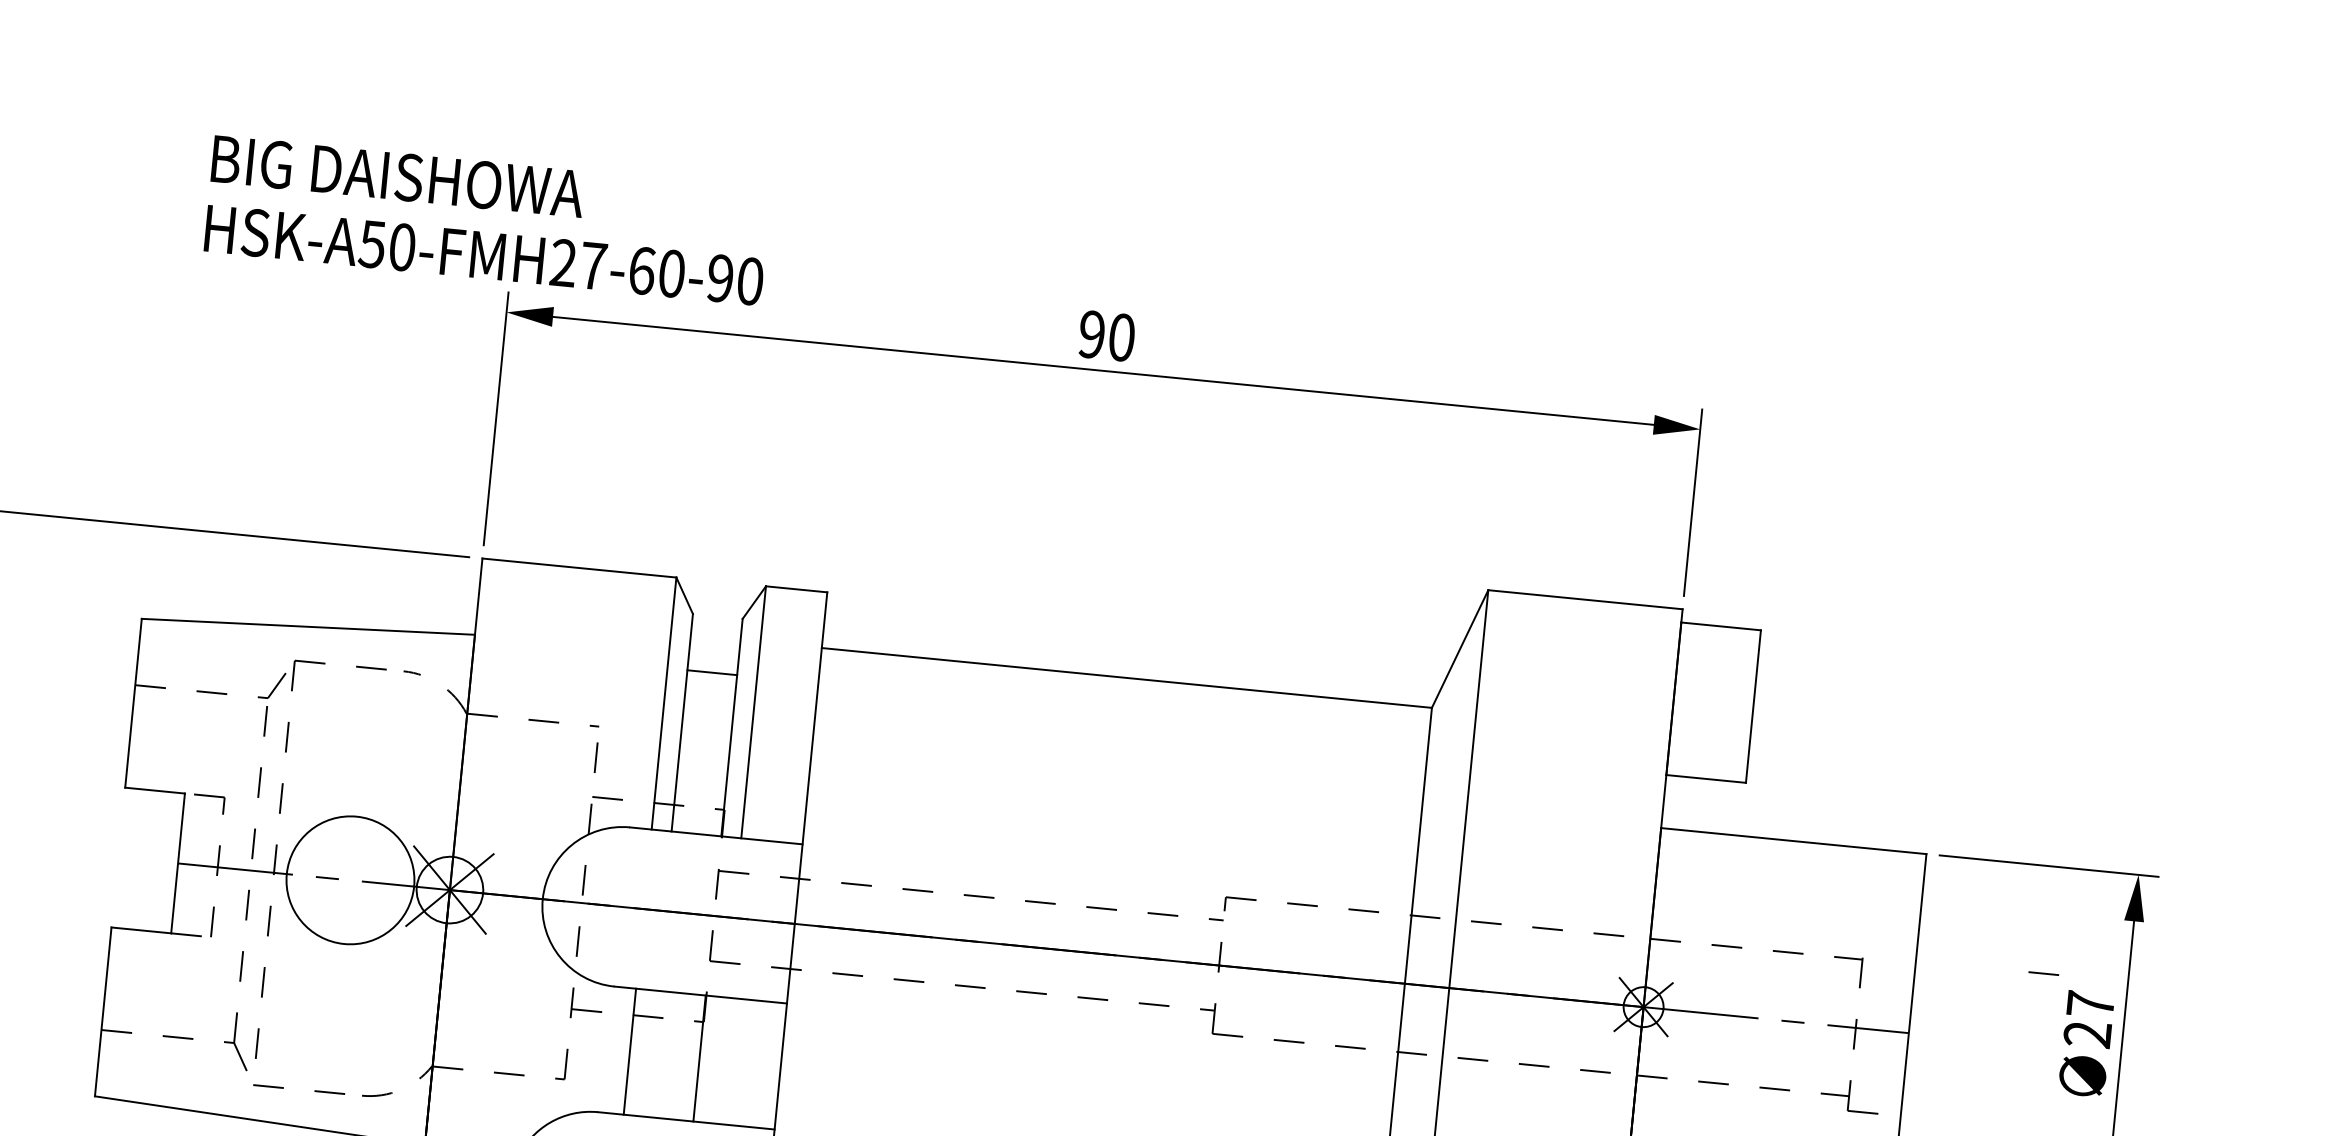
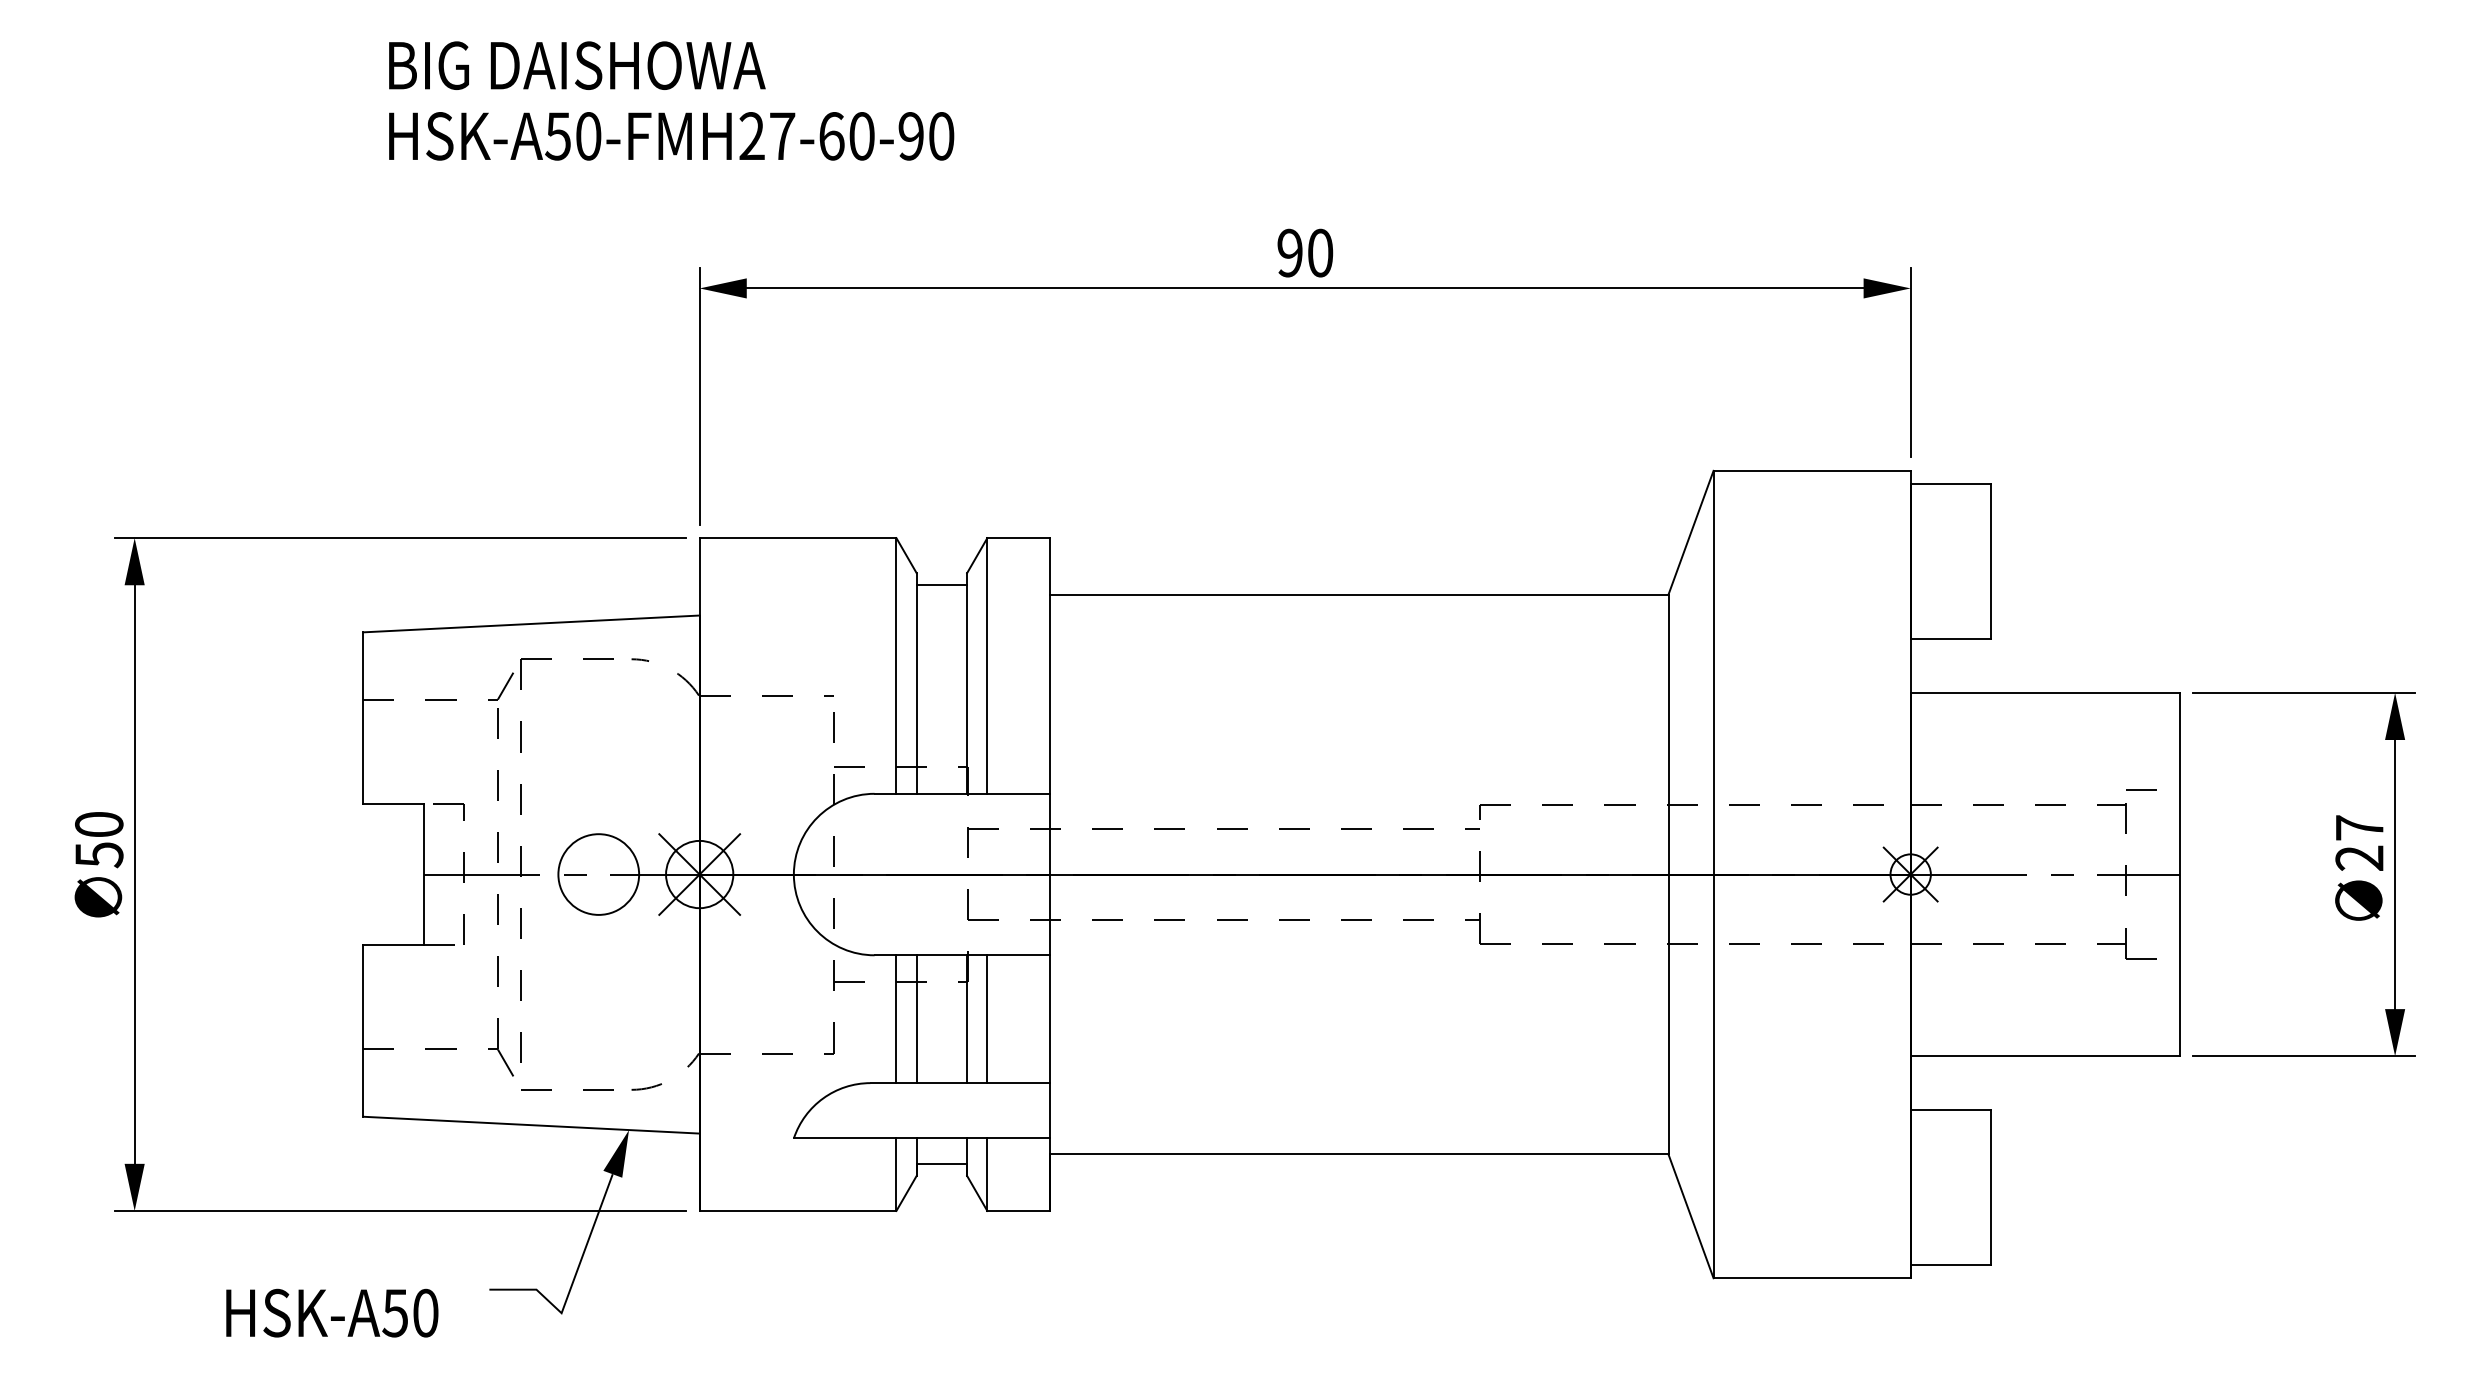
text: (487, 220) -> (671, 100), moved
line: (711, 672) -> (941, 585), moved
circle: (350, 880) -> (598, 874), size x0.62
line: (2043, 972) -> (2141, 789), moved
line: (649, 1053) -> (916, 1019), added
line: (719, 1060) -> (987, 1019), added

